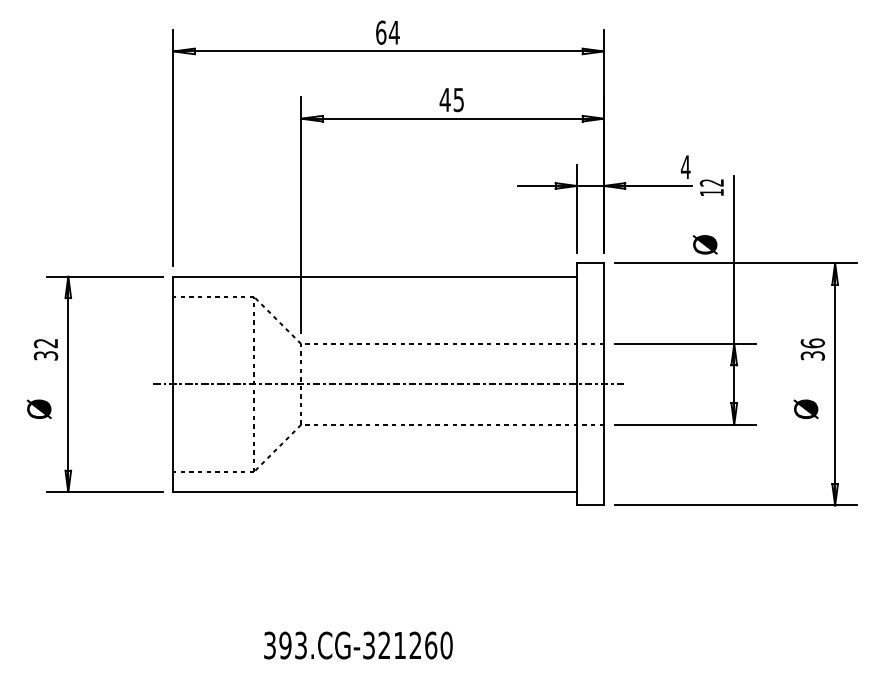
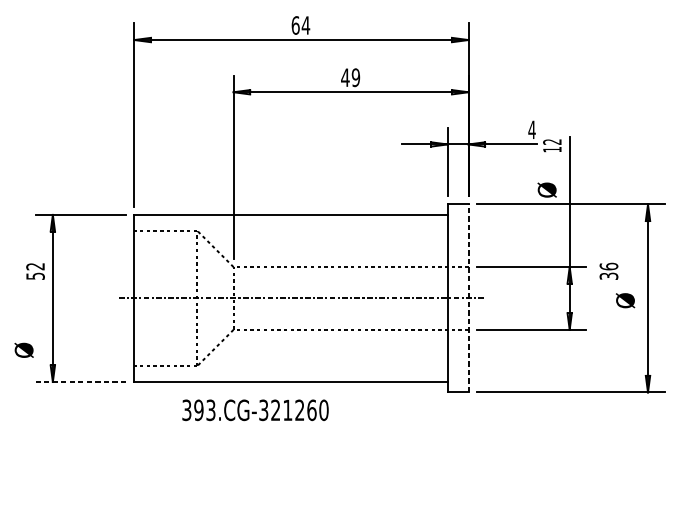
text: (458, 99) -> (355, 77), 45 -> 49
text: (812, 349) -> (608, 271), moved
text: (45, 355) -> (35, 276), 32 -> 52
line: (603, 383) -> (468, 297), solid -> dashed
text: (38, 408) -> (23, 349), moved
text: (805, 408) -> (625, 300), moved
line: (104, 492) -> (80, 382), solid -> dashed
text: (358, 645) -> (255, 410), moved

